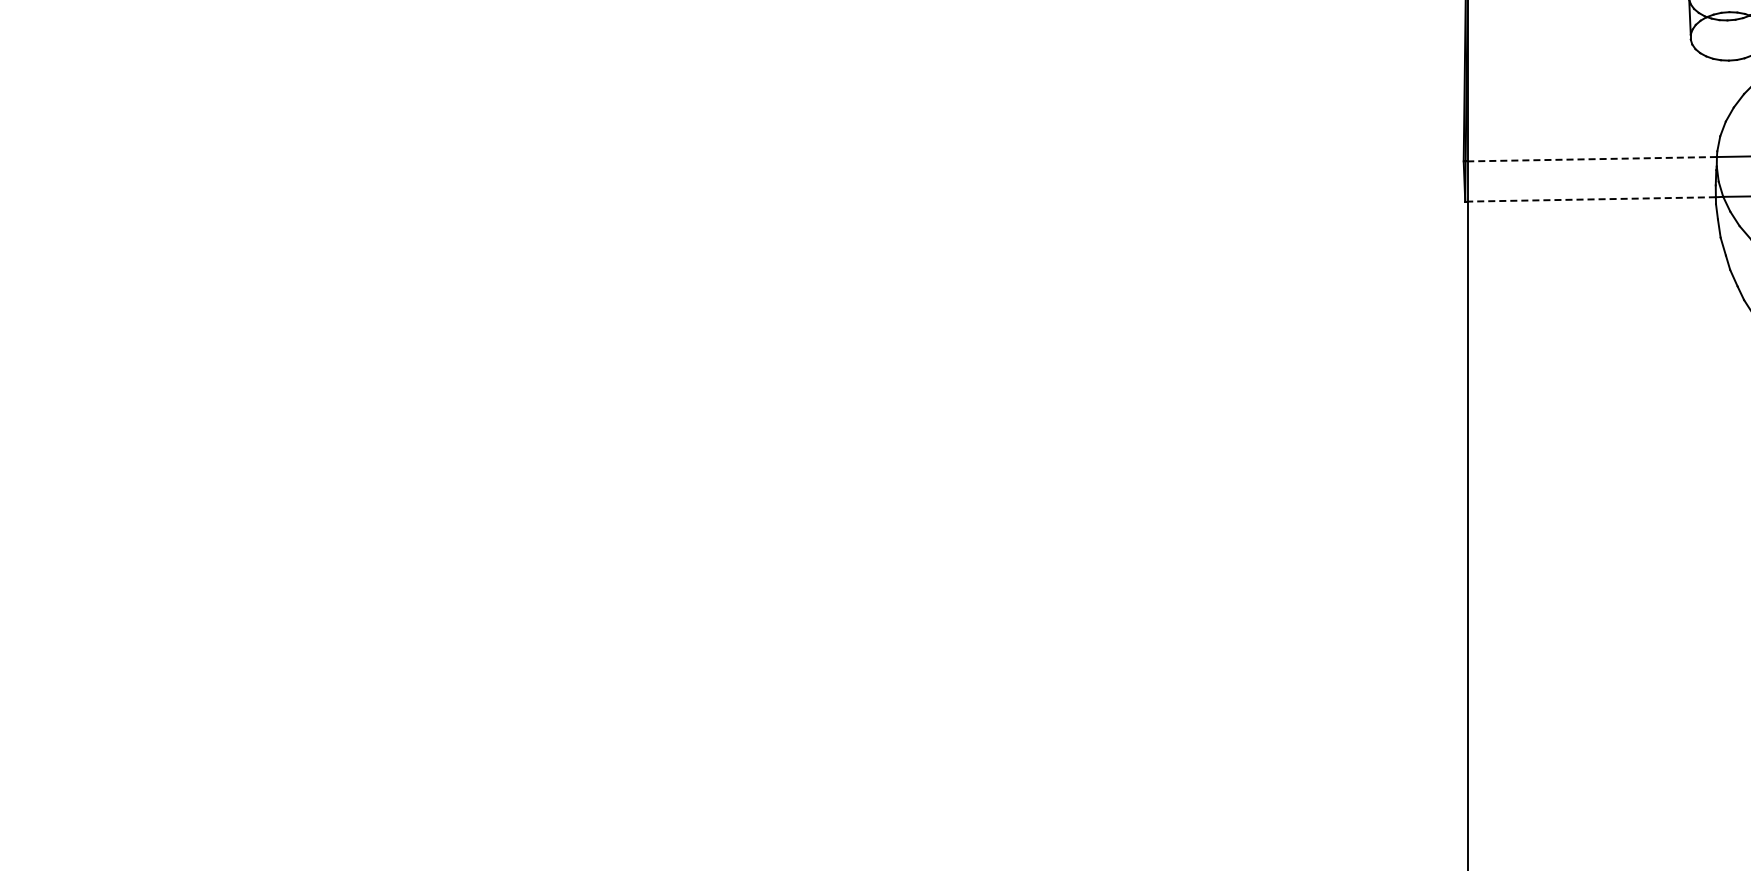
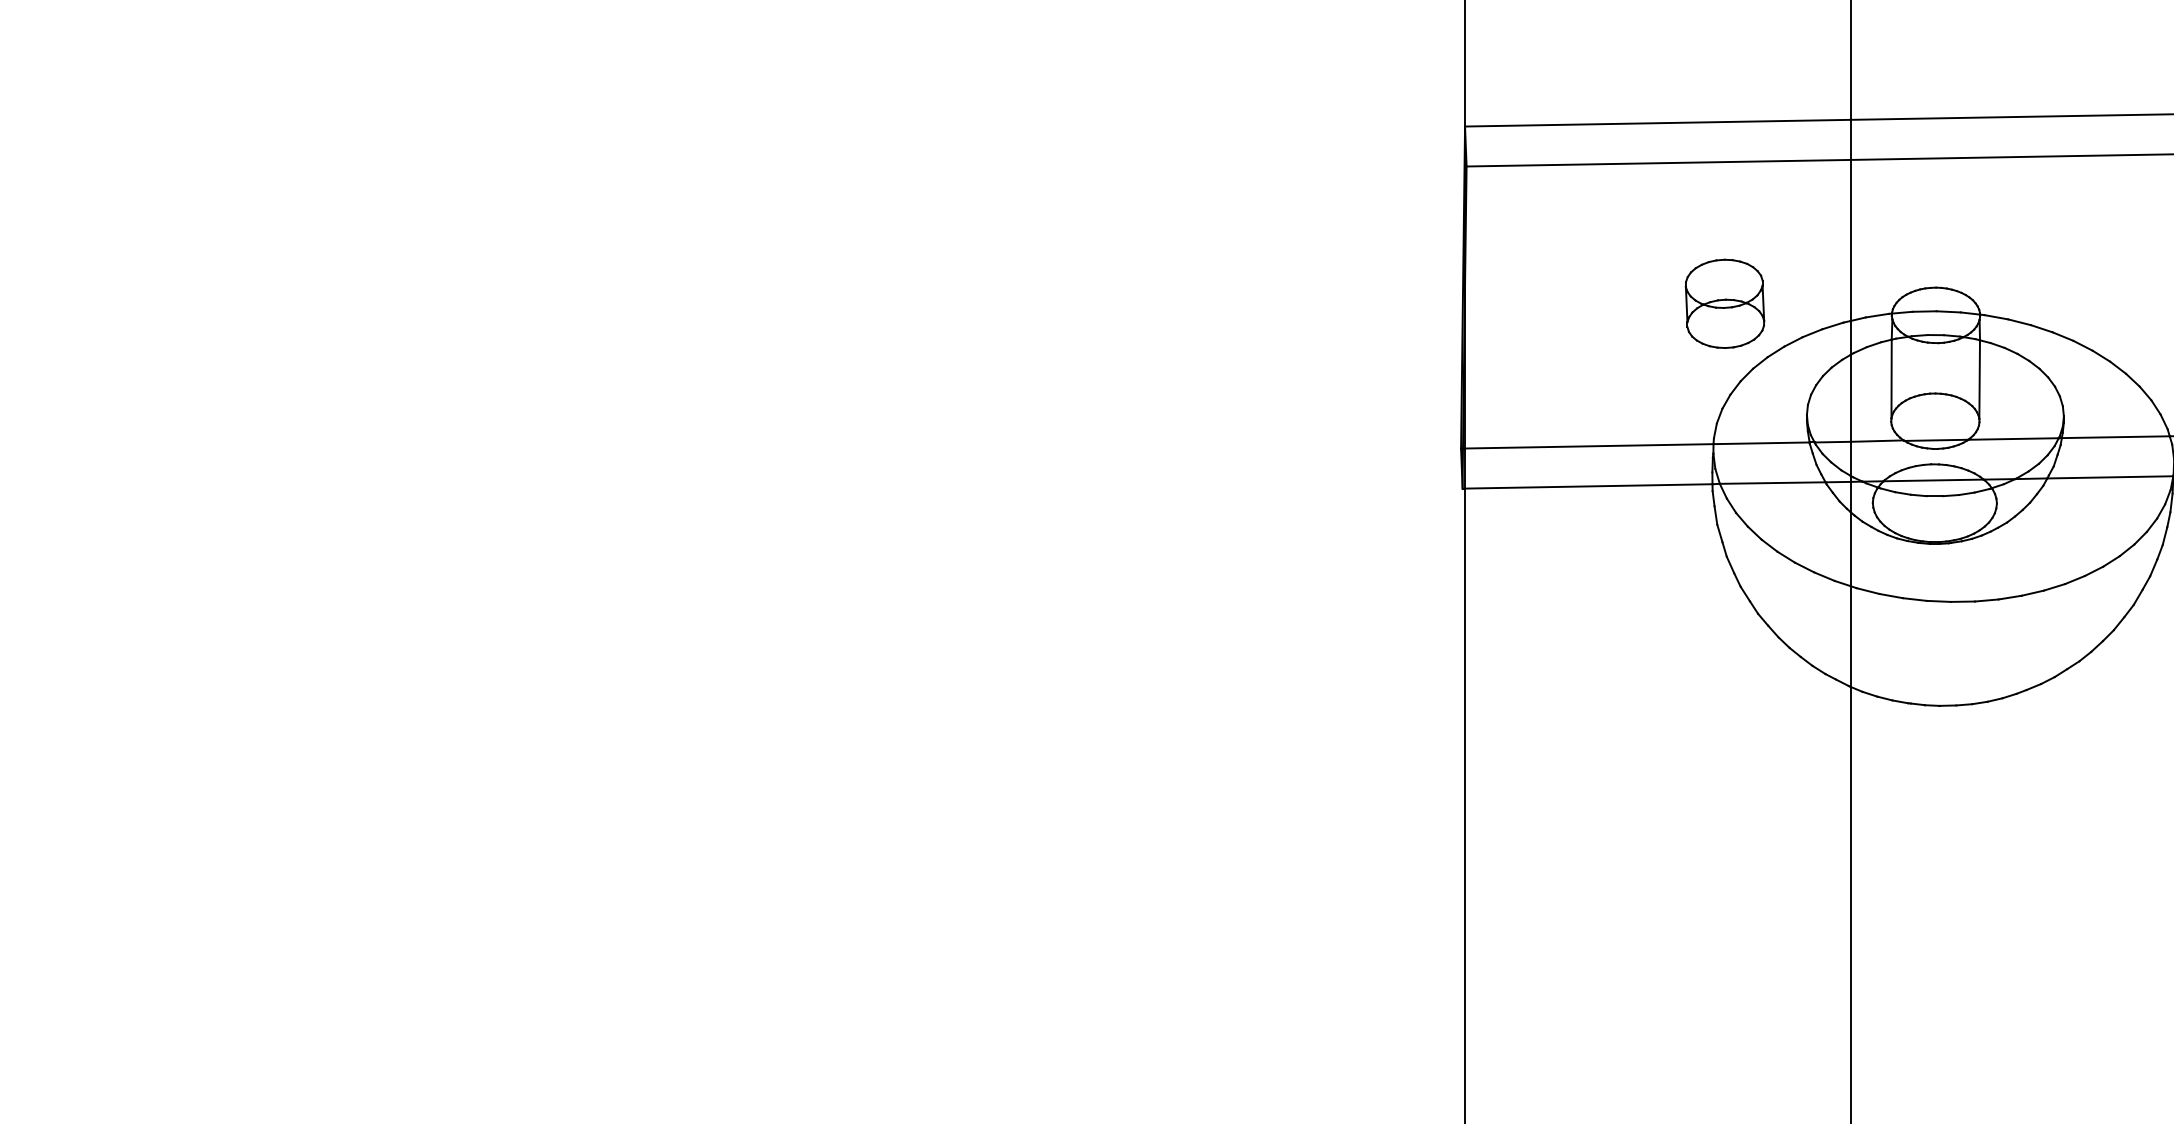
line: (1591, 159) -> (1588, 446), dashed -> solid
line: (1591, 199) -> (1588, 486), dashed -> solid

